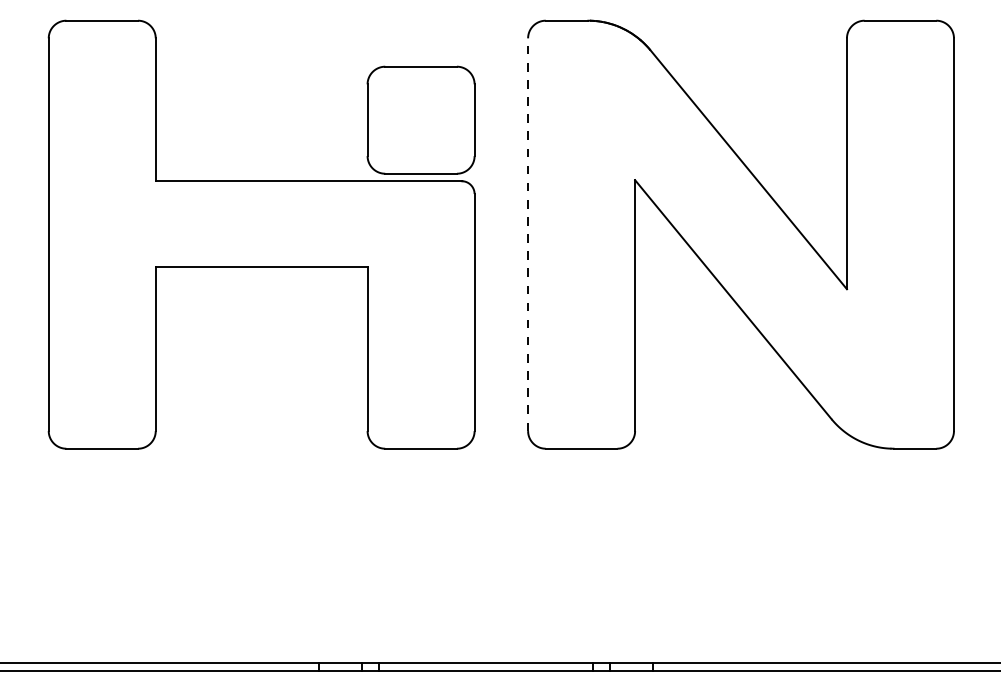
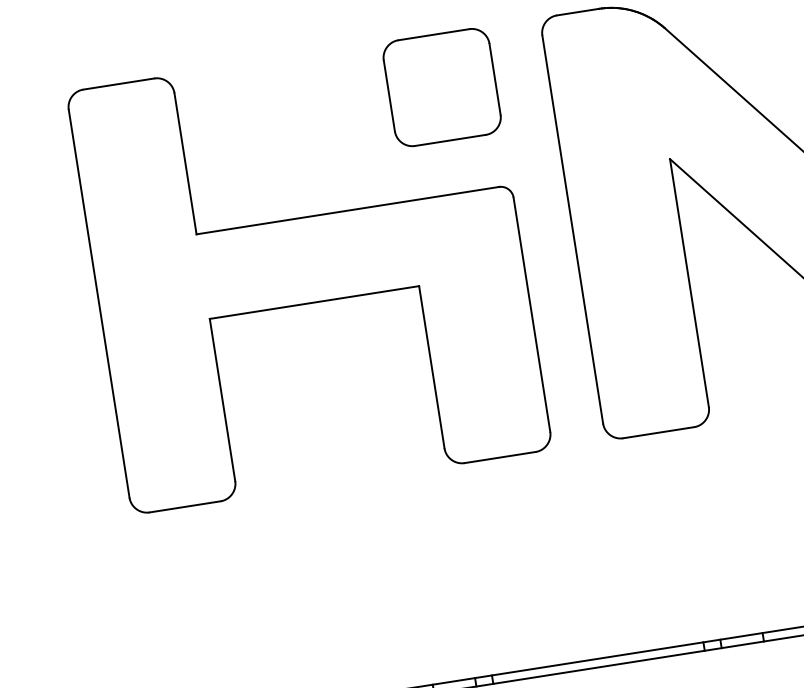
part: (420, 119) -> (441, 86), moved
line: (528, 234) -> (573, 229), dashed -> solid

